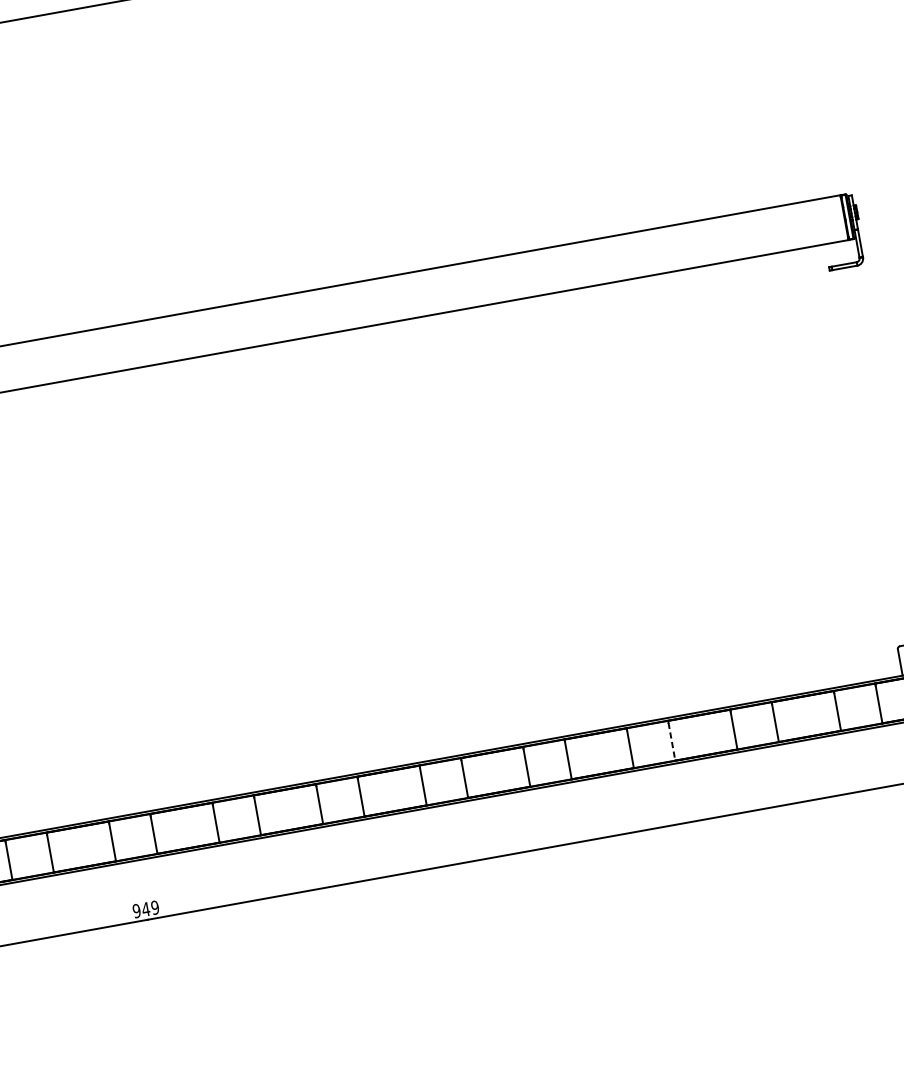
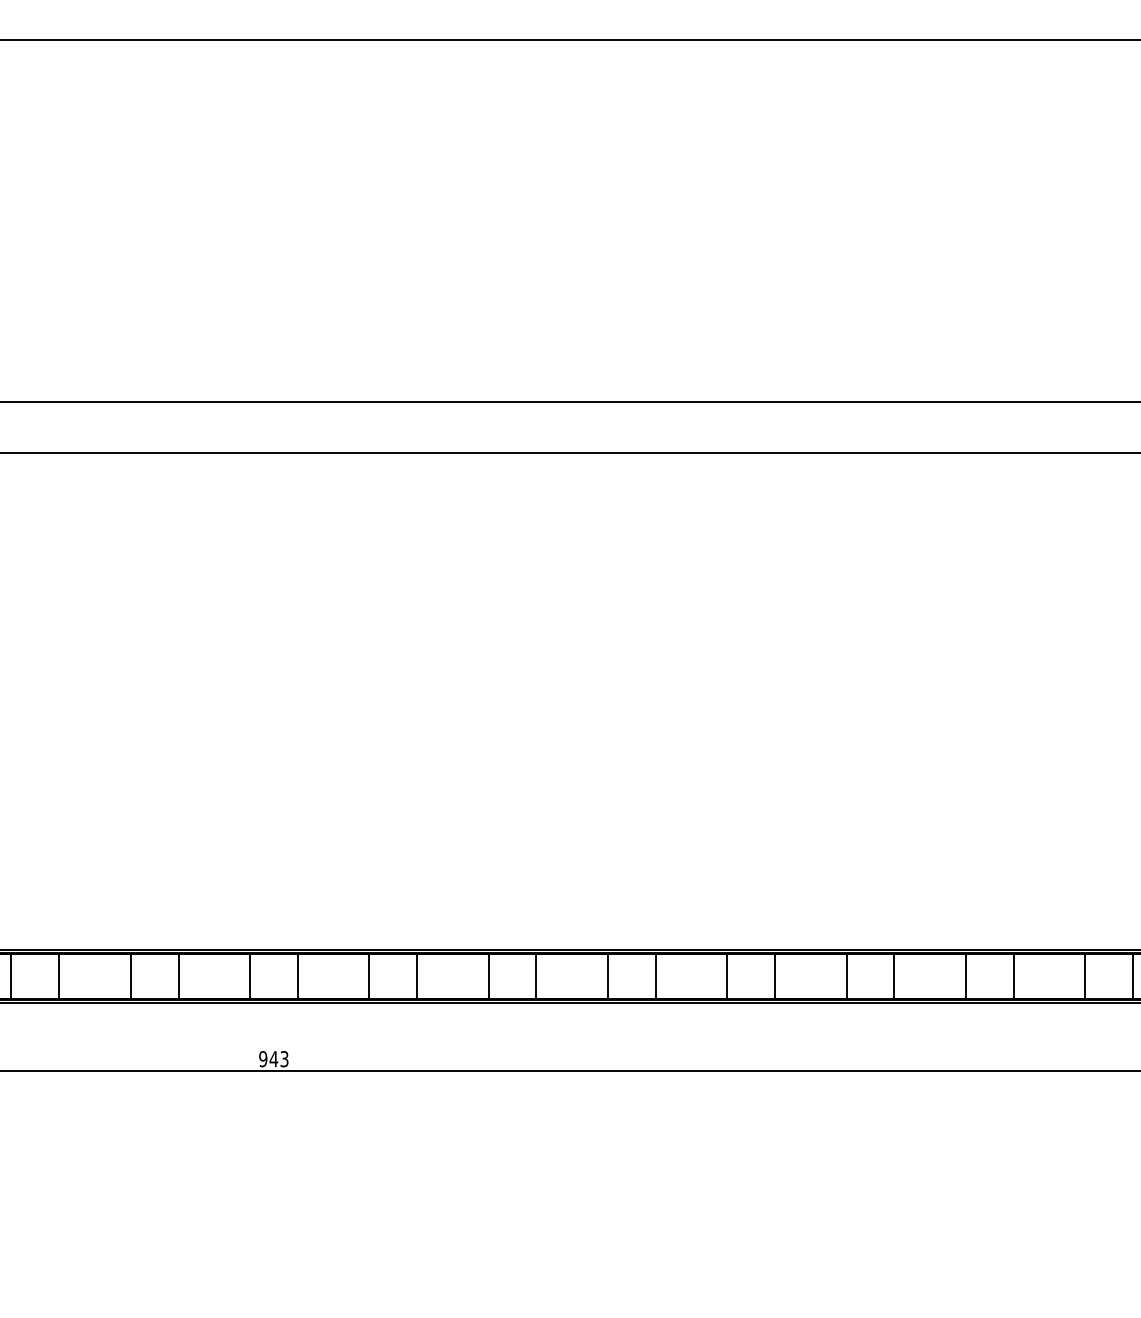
line: (671, 741) -> (894, 977), dashed -> solid
text: (155, 908) -> (284, 1059), 949 -> 943

